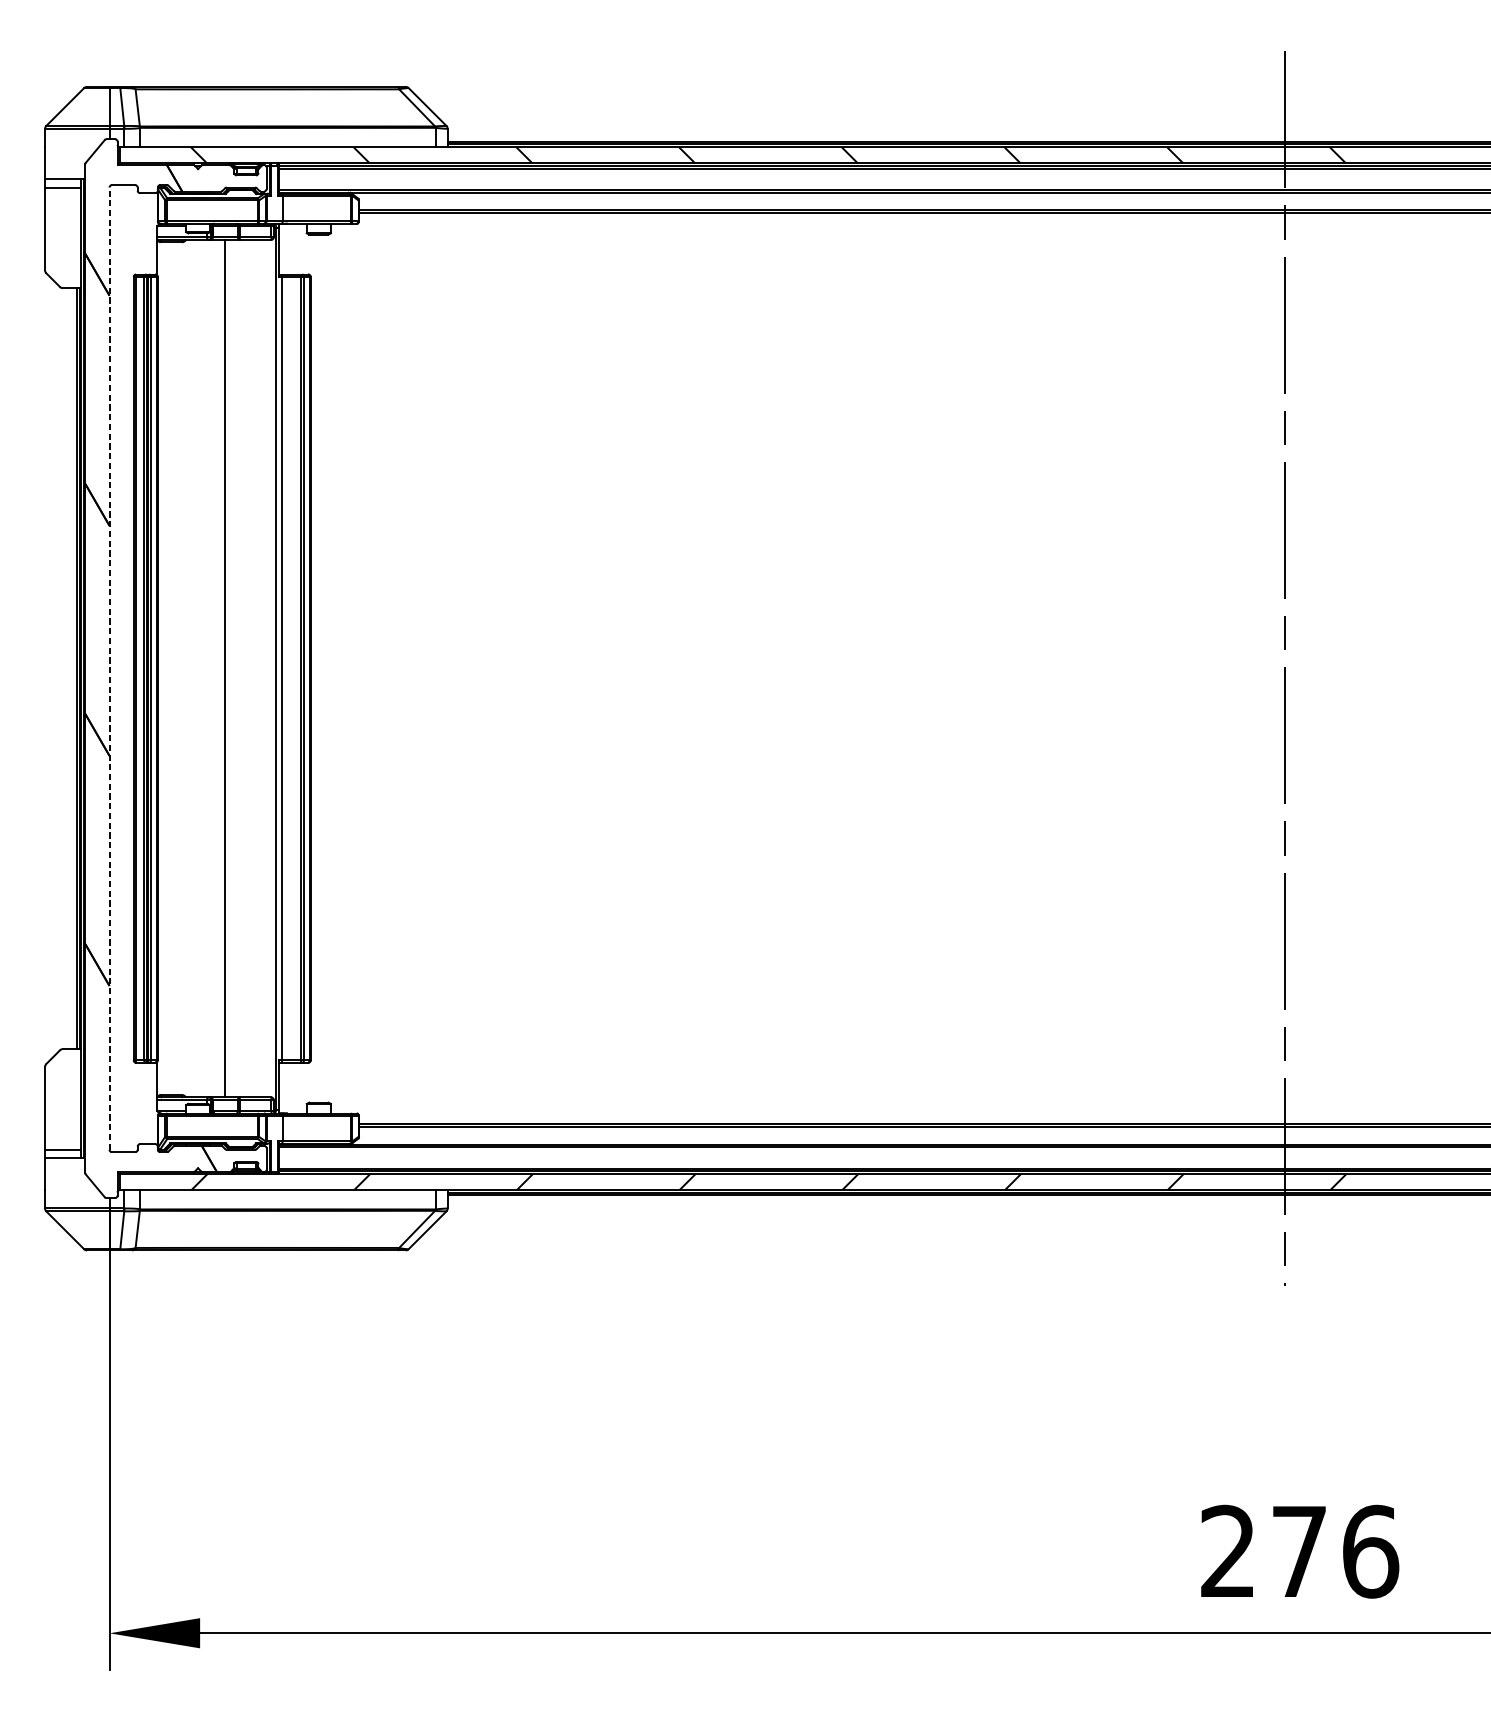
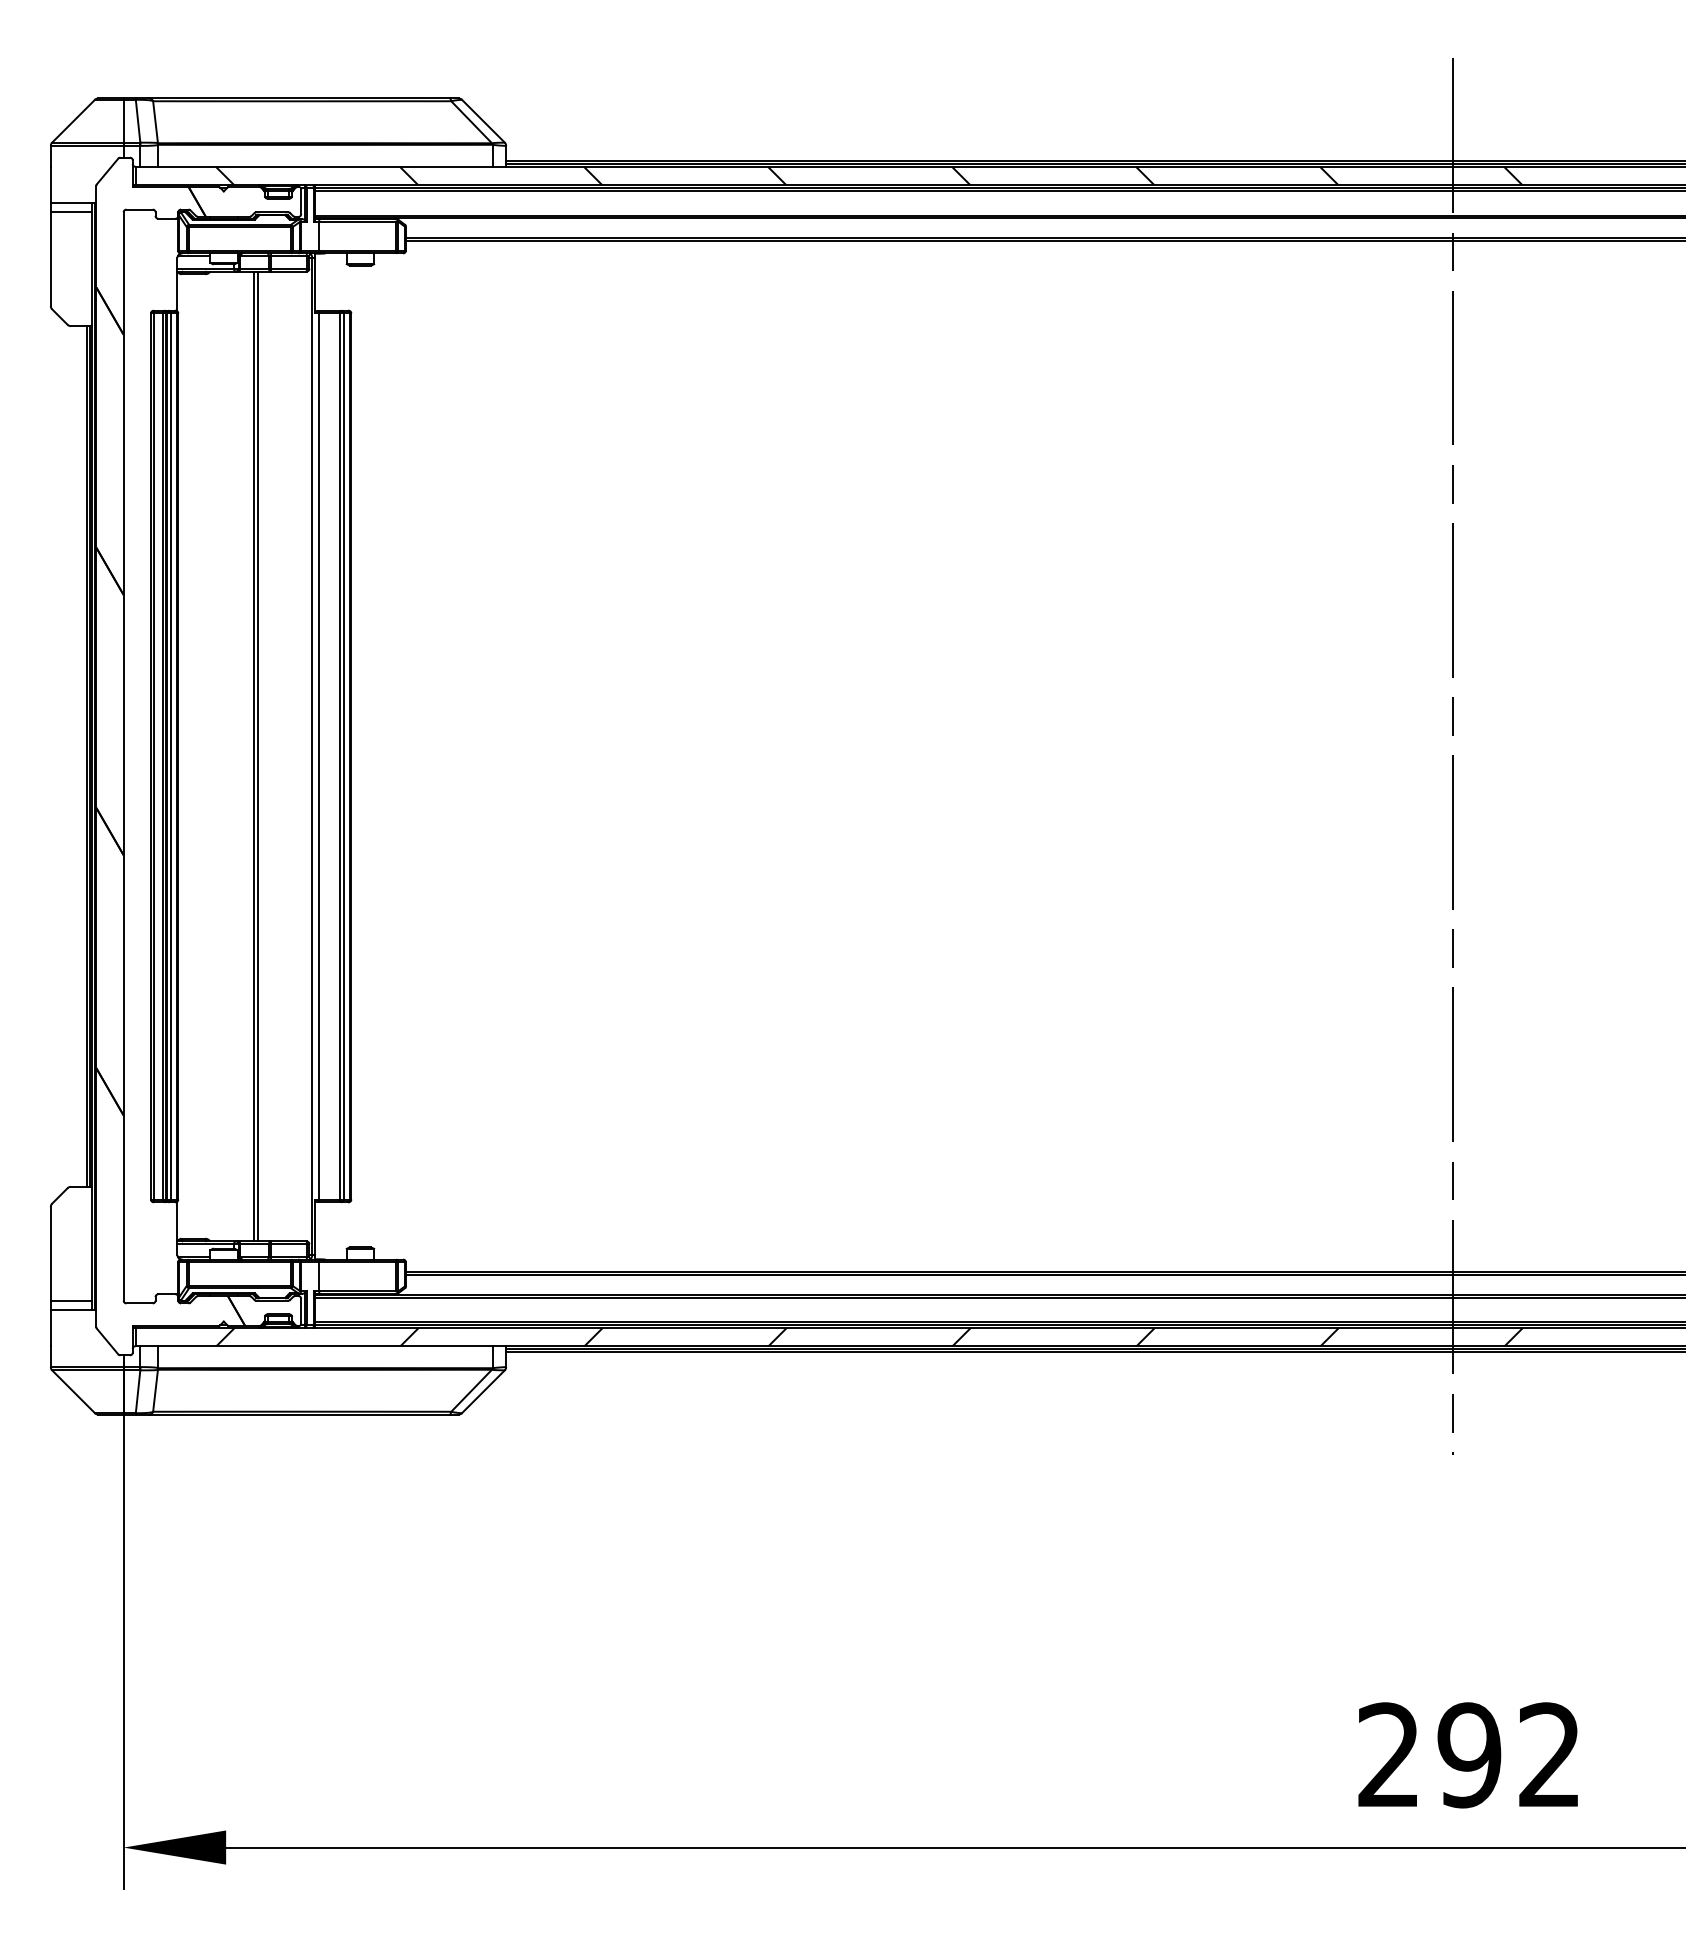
line: (109, 668) -> (123, 756), dashed -> solid
line: (227, 668) -> (257, 756), added
text: (1334, 1551) -> (1509, 1755), 276 -> 292

